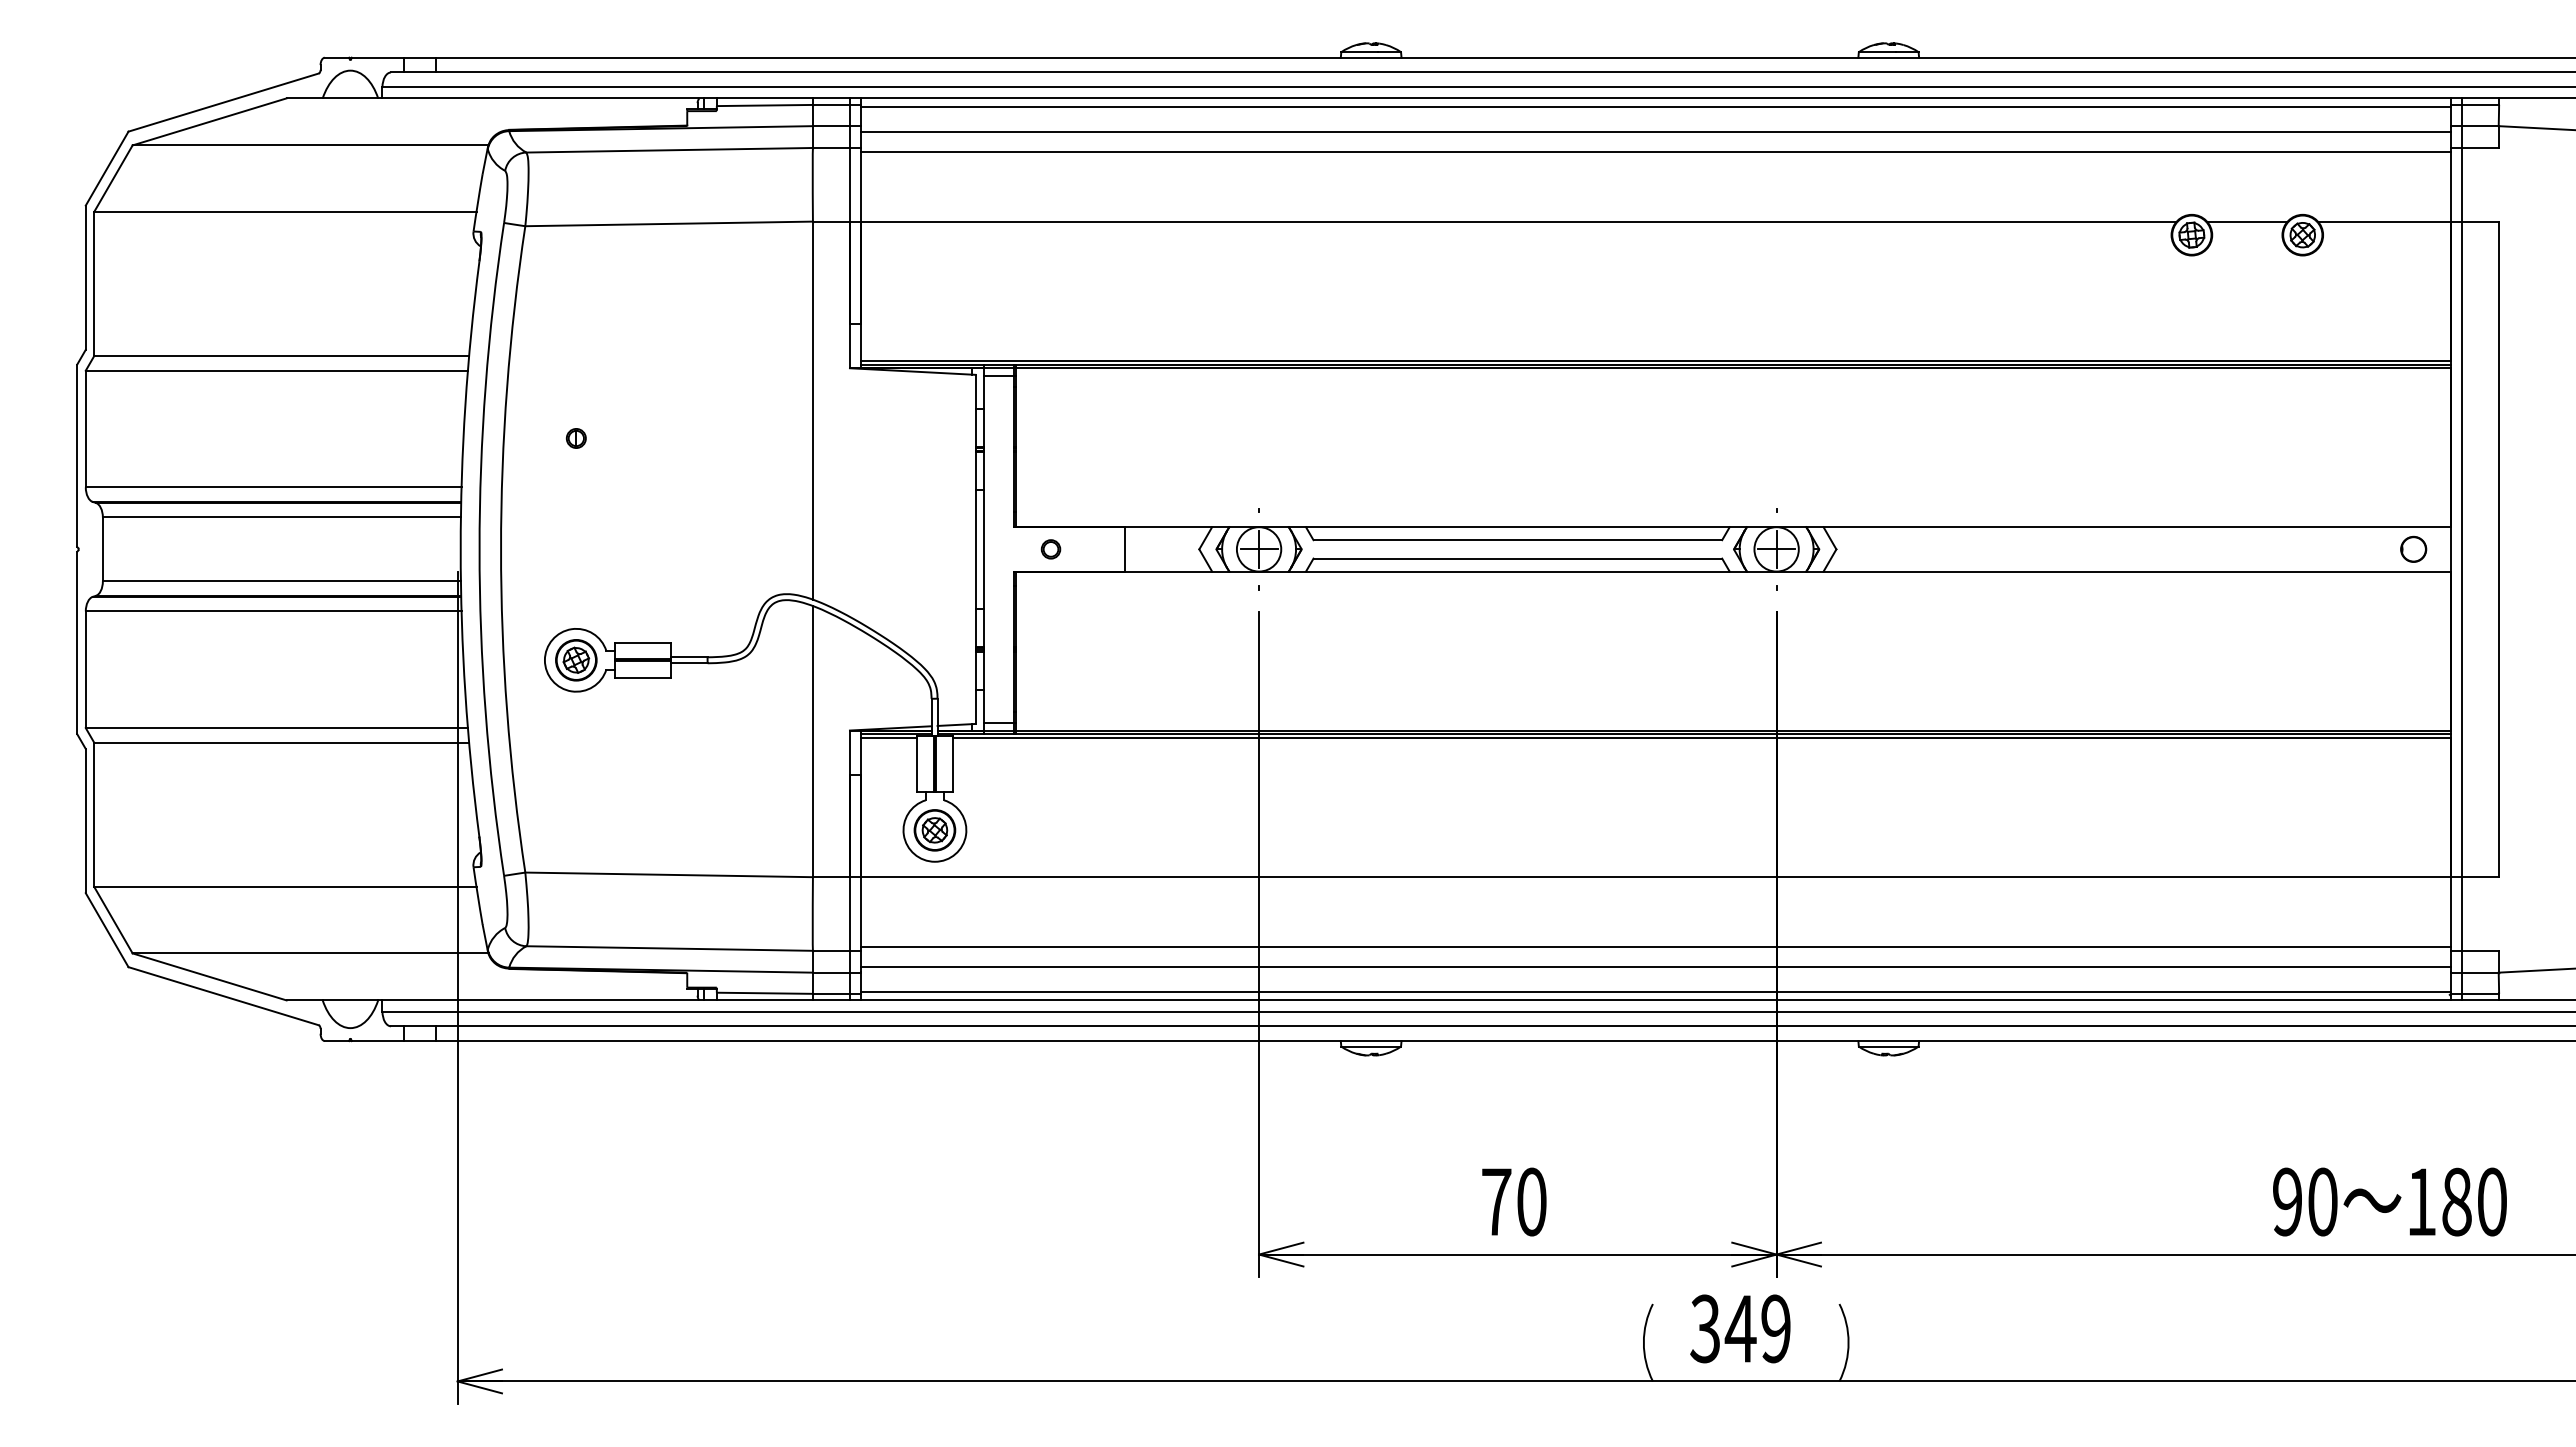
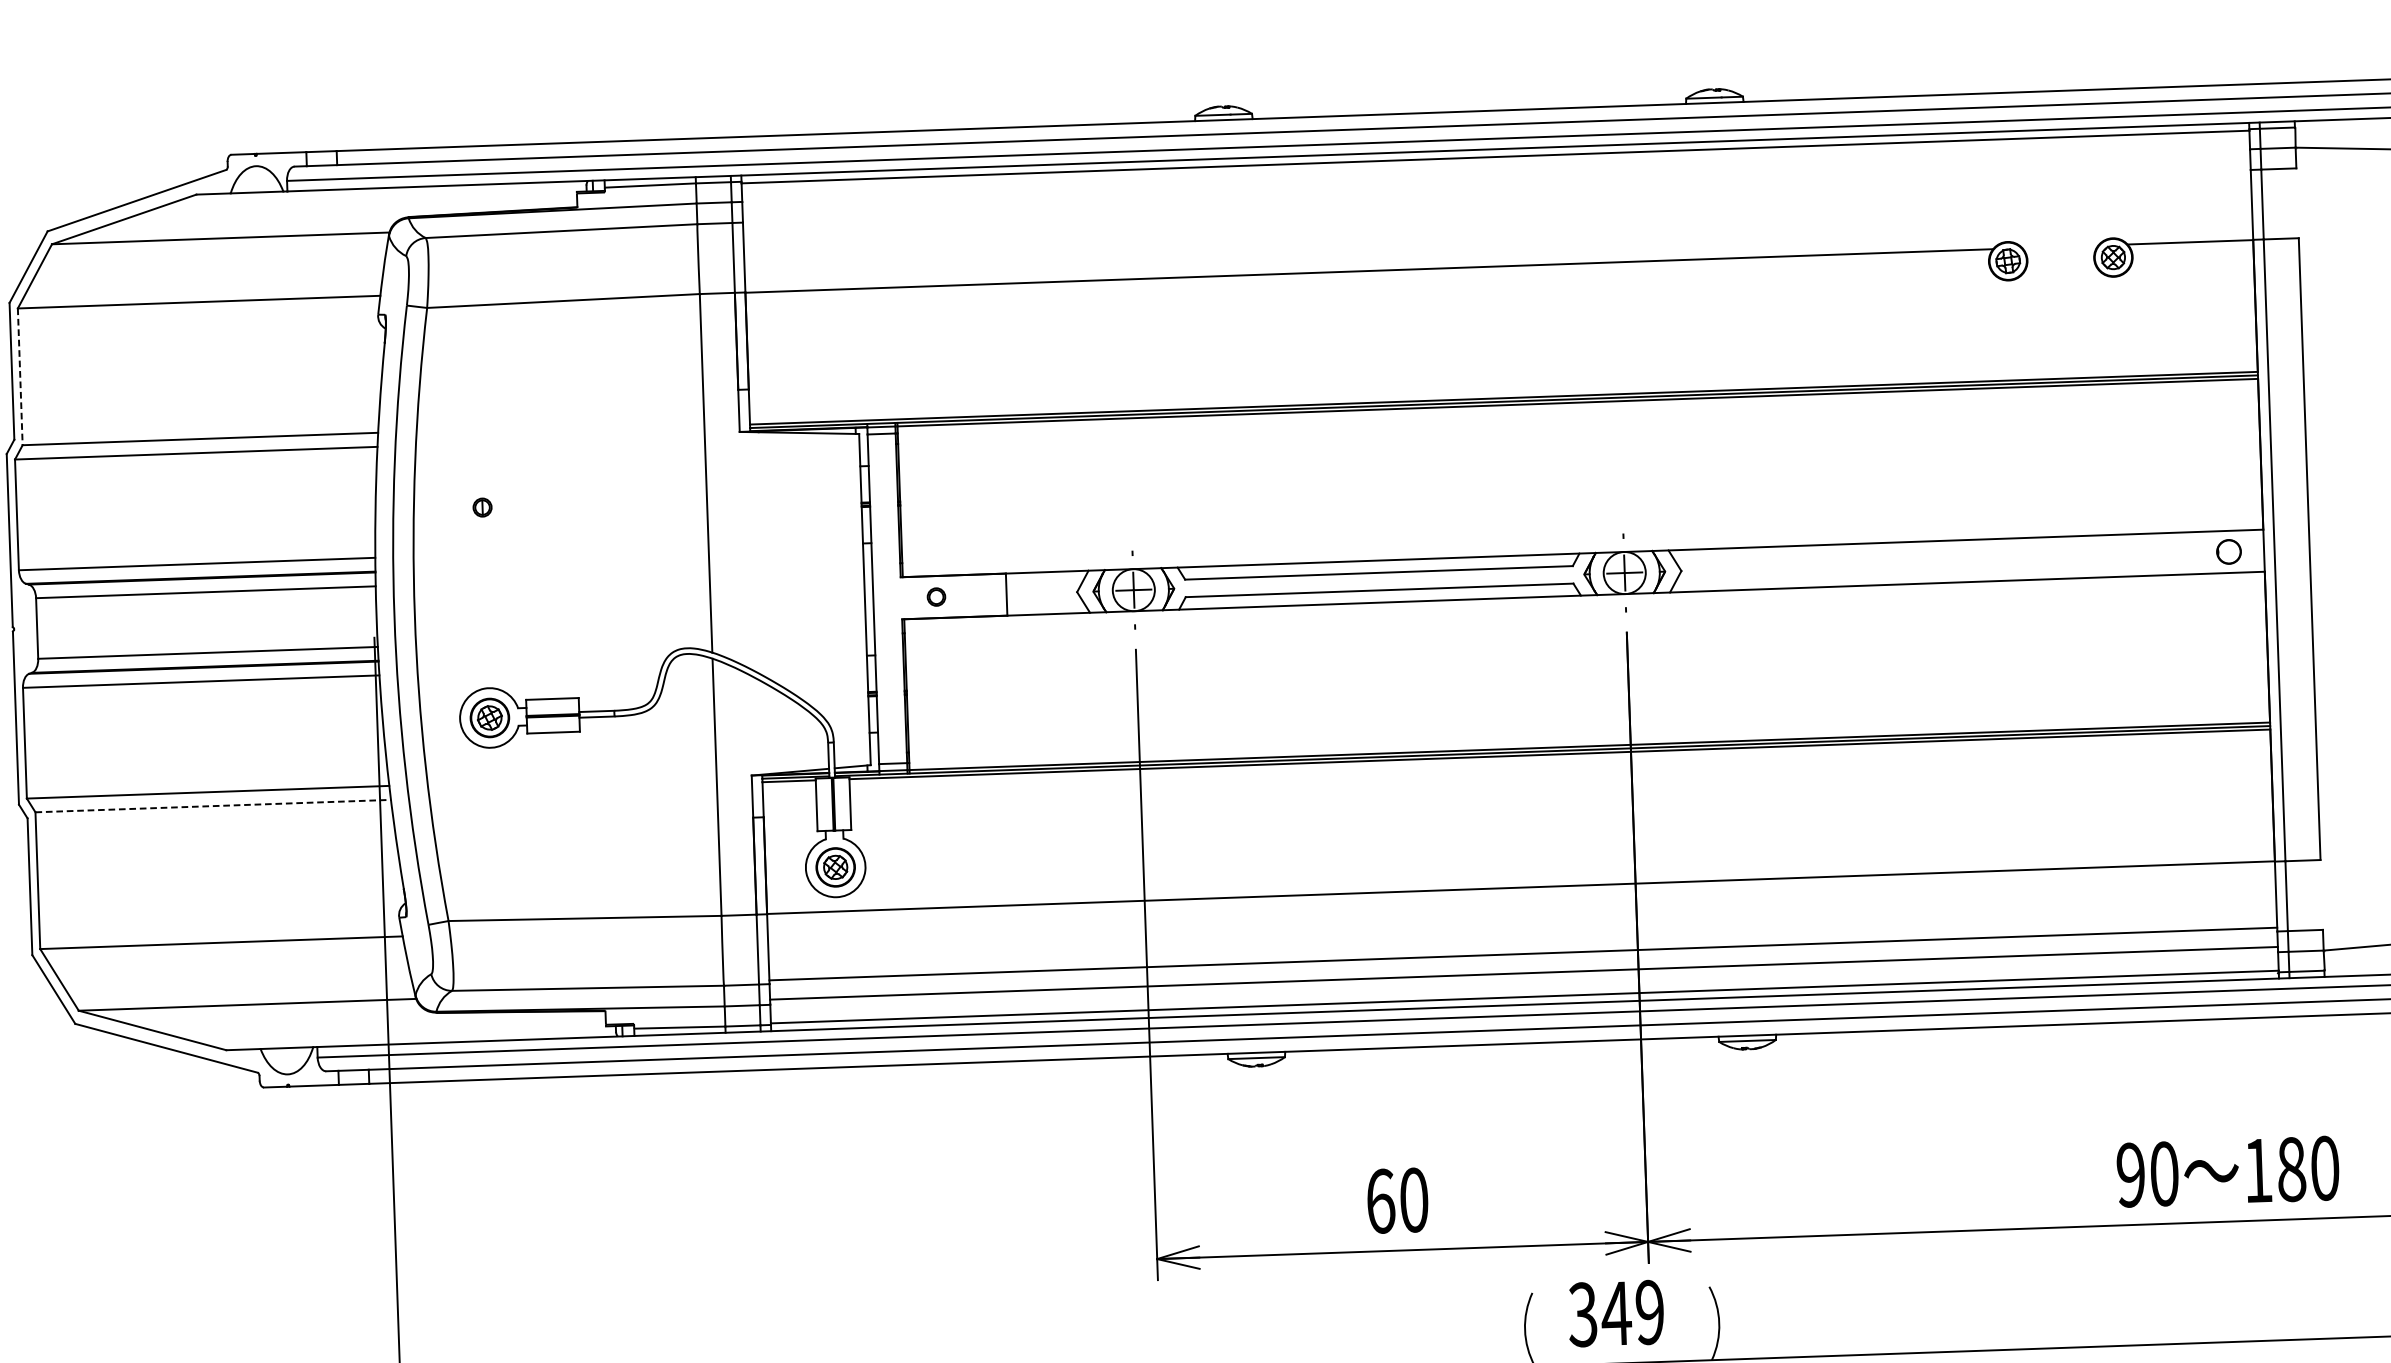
line: (1655, 131) -> (1496, 180), removed
line: (1655, 151) -> (1496, 199), removed
line: (2247, 221) -> (2060, 246), removed
line: (94, 284) -> (20, 377), solid -> dashed
line: (282, 742) -> (213, 805), solid -> dashed
text: (1496, 1201) -> (1380, 1200), 70 -> 60

